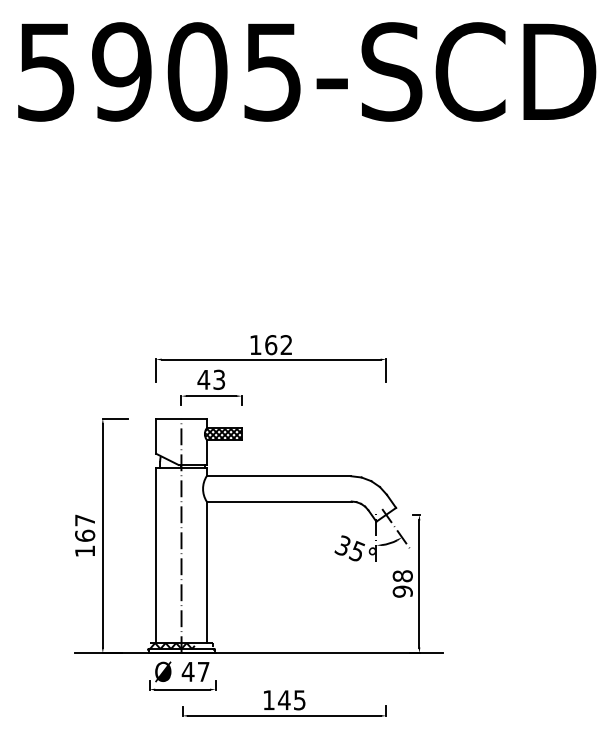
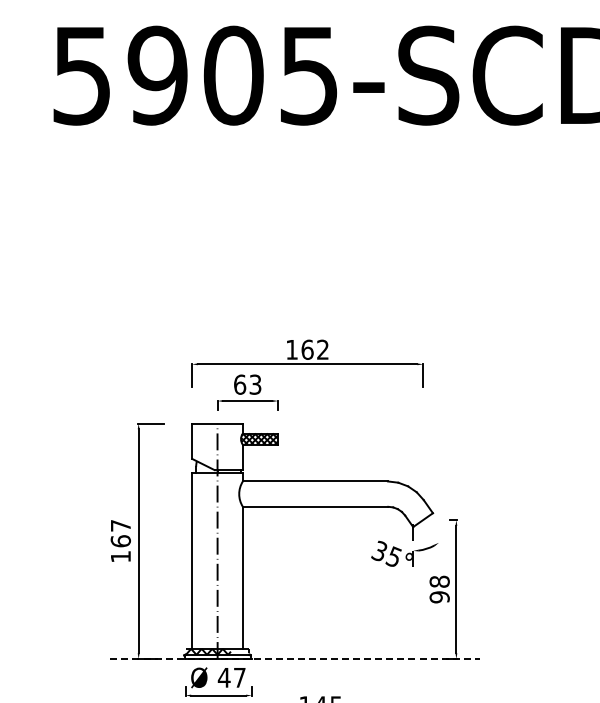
text: (203, 379) -> (239, 384), 43 -> 63
line: (396, 529) -> (433, 534), removed
line: (259, 653) -> (295, 659), solid -> dashed

